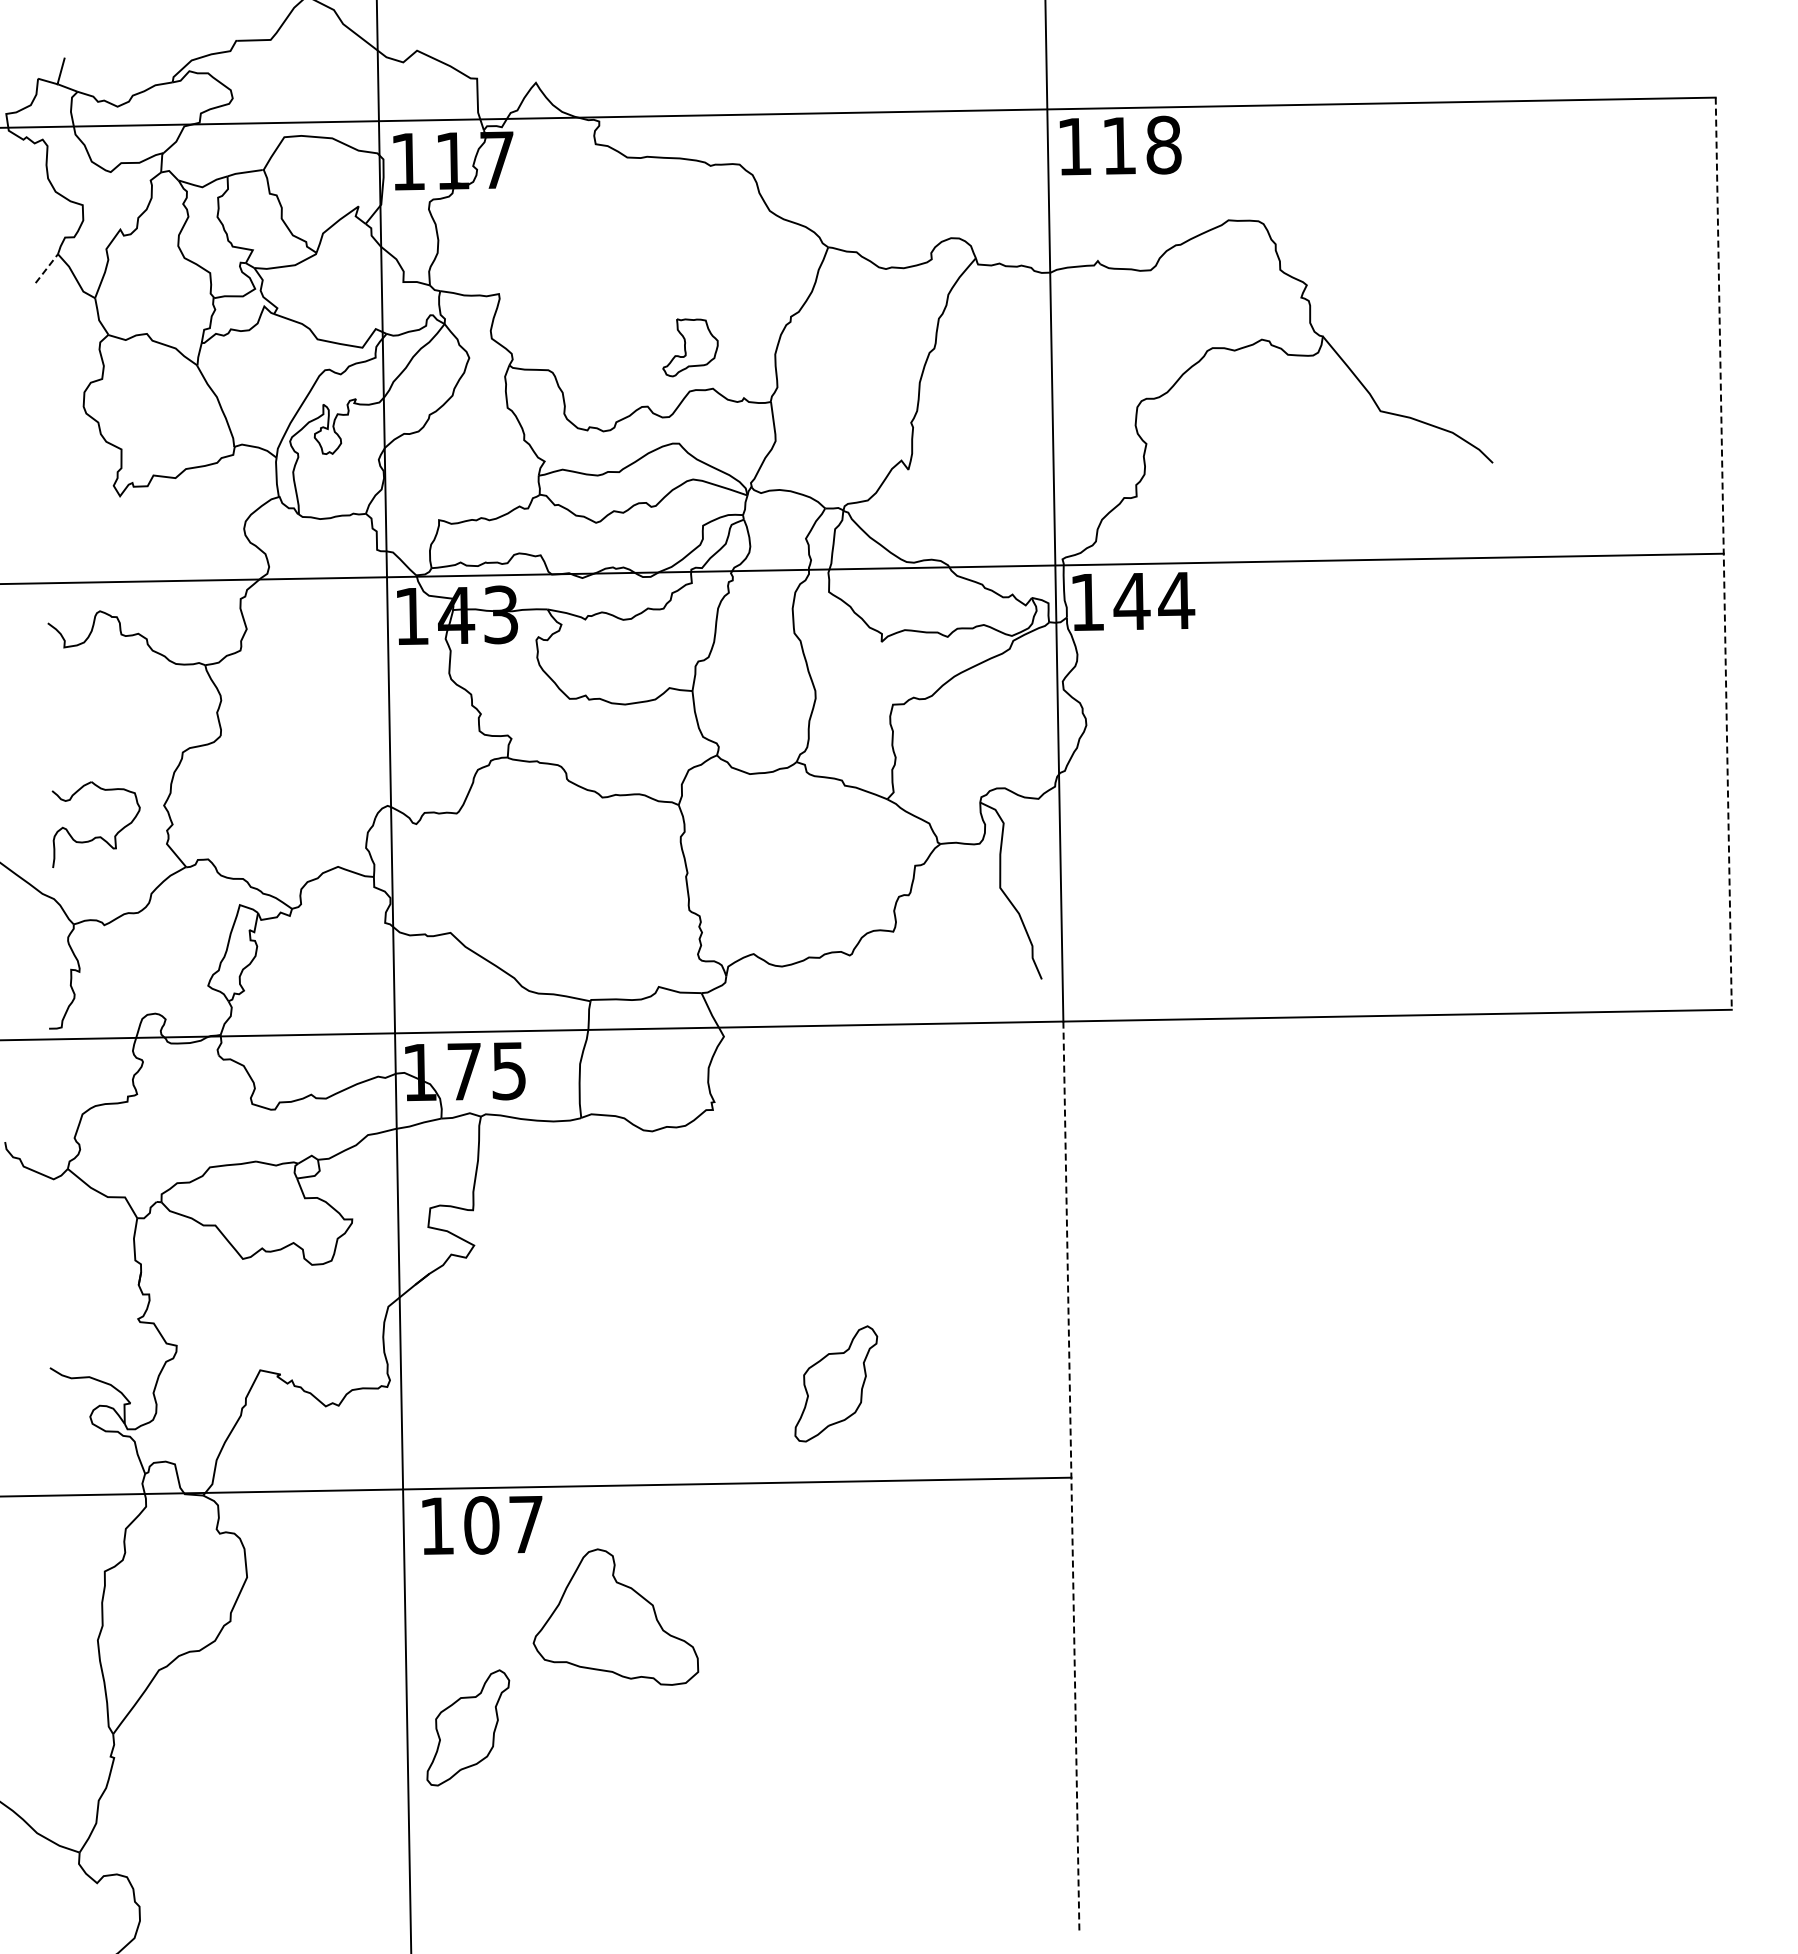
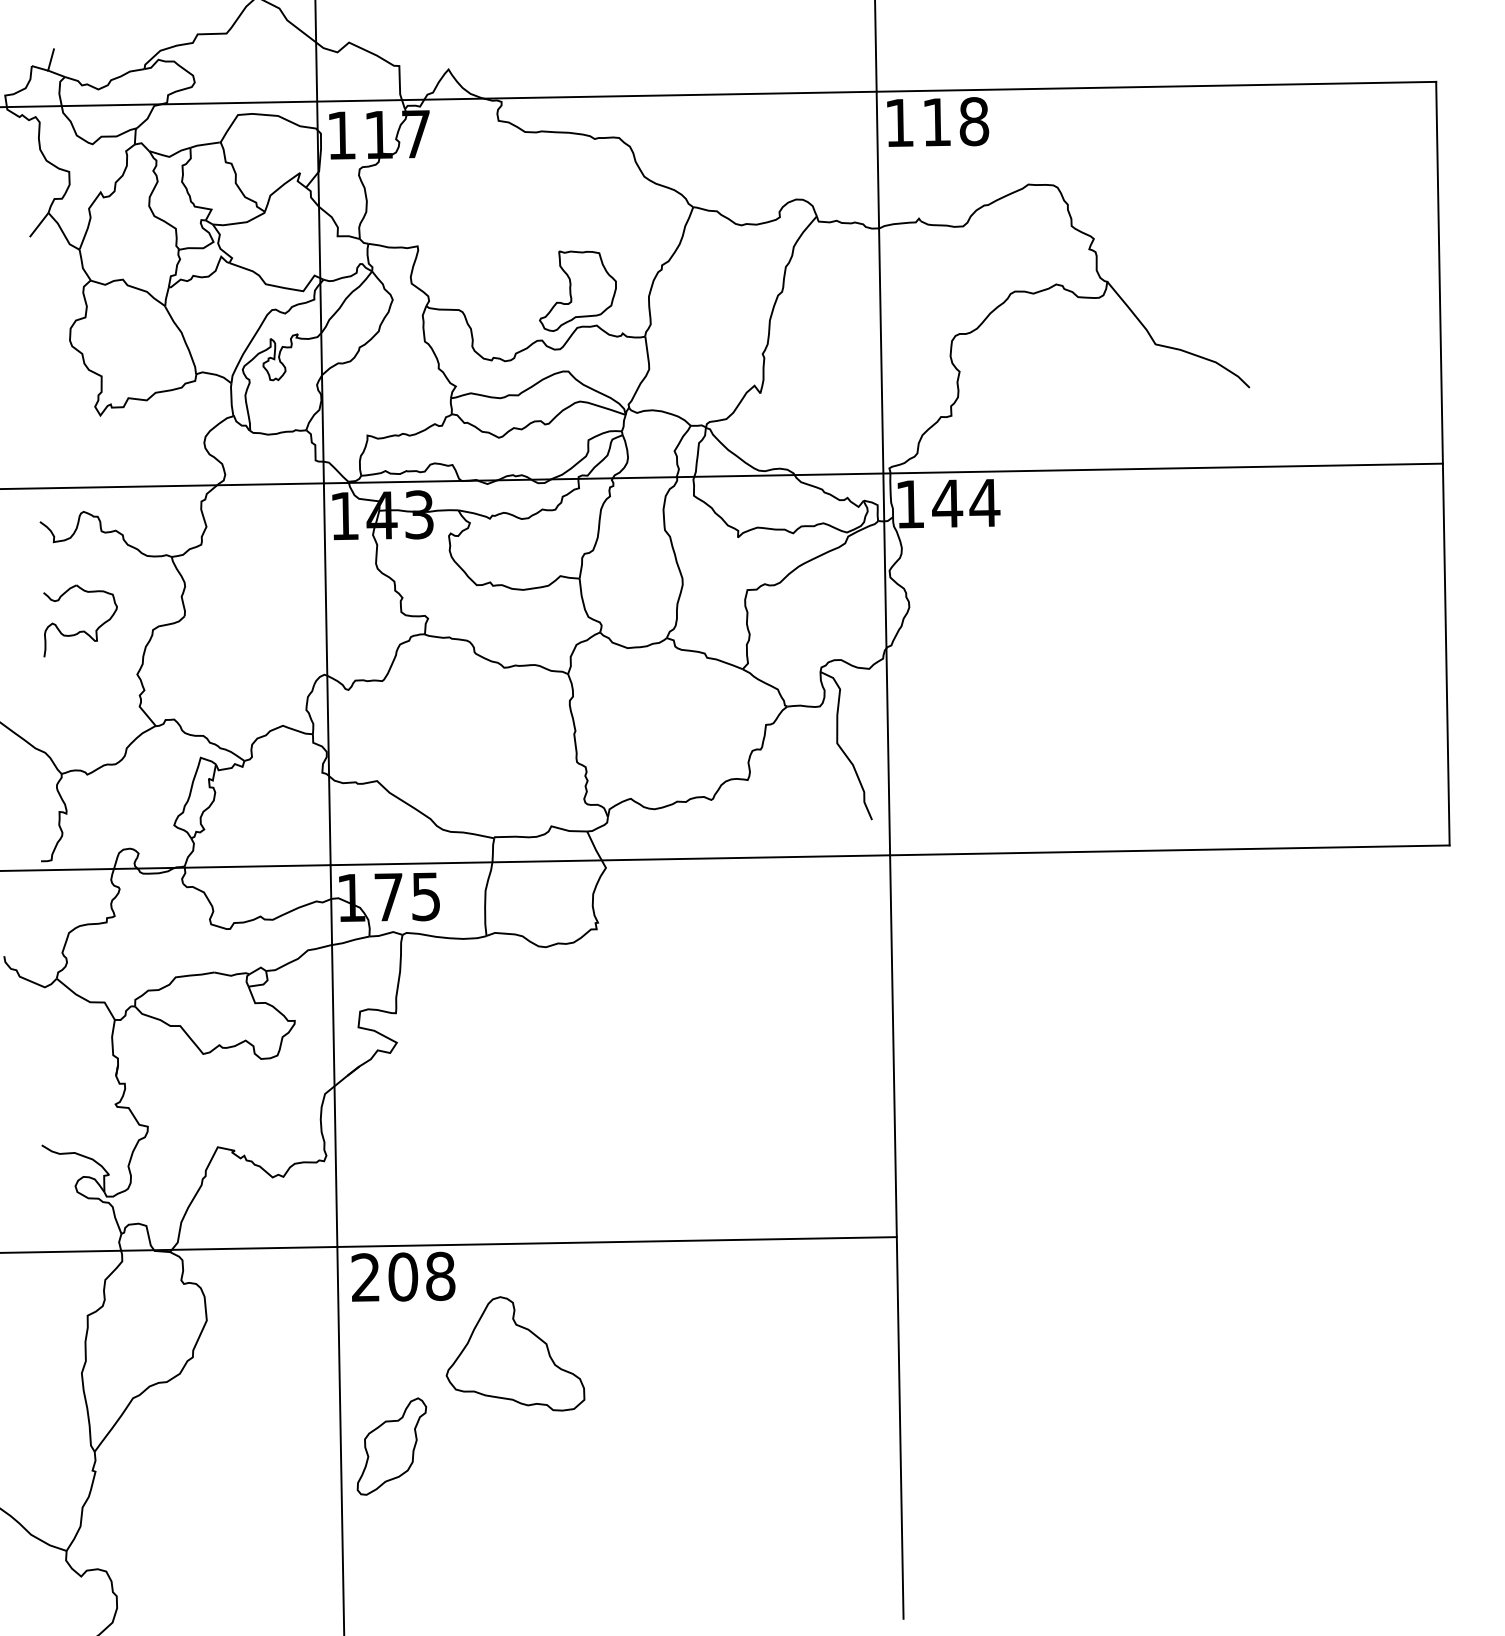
line: (47, 268) -> (39, 224), dashed -> solid
part: (690, 347) -> (577, 291), size x1.67
line: (1723, 554) -> (1442, 464), dashed -> solid
part: (95, 836) -> (79, 630), moved
part: (836, 1383) -> (700, 1158), removed
line: (1071, 1478) -> (896, 1237), dashed -> solid
text: (482, 1524) -> (403, 1276), 107 -> 208

